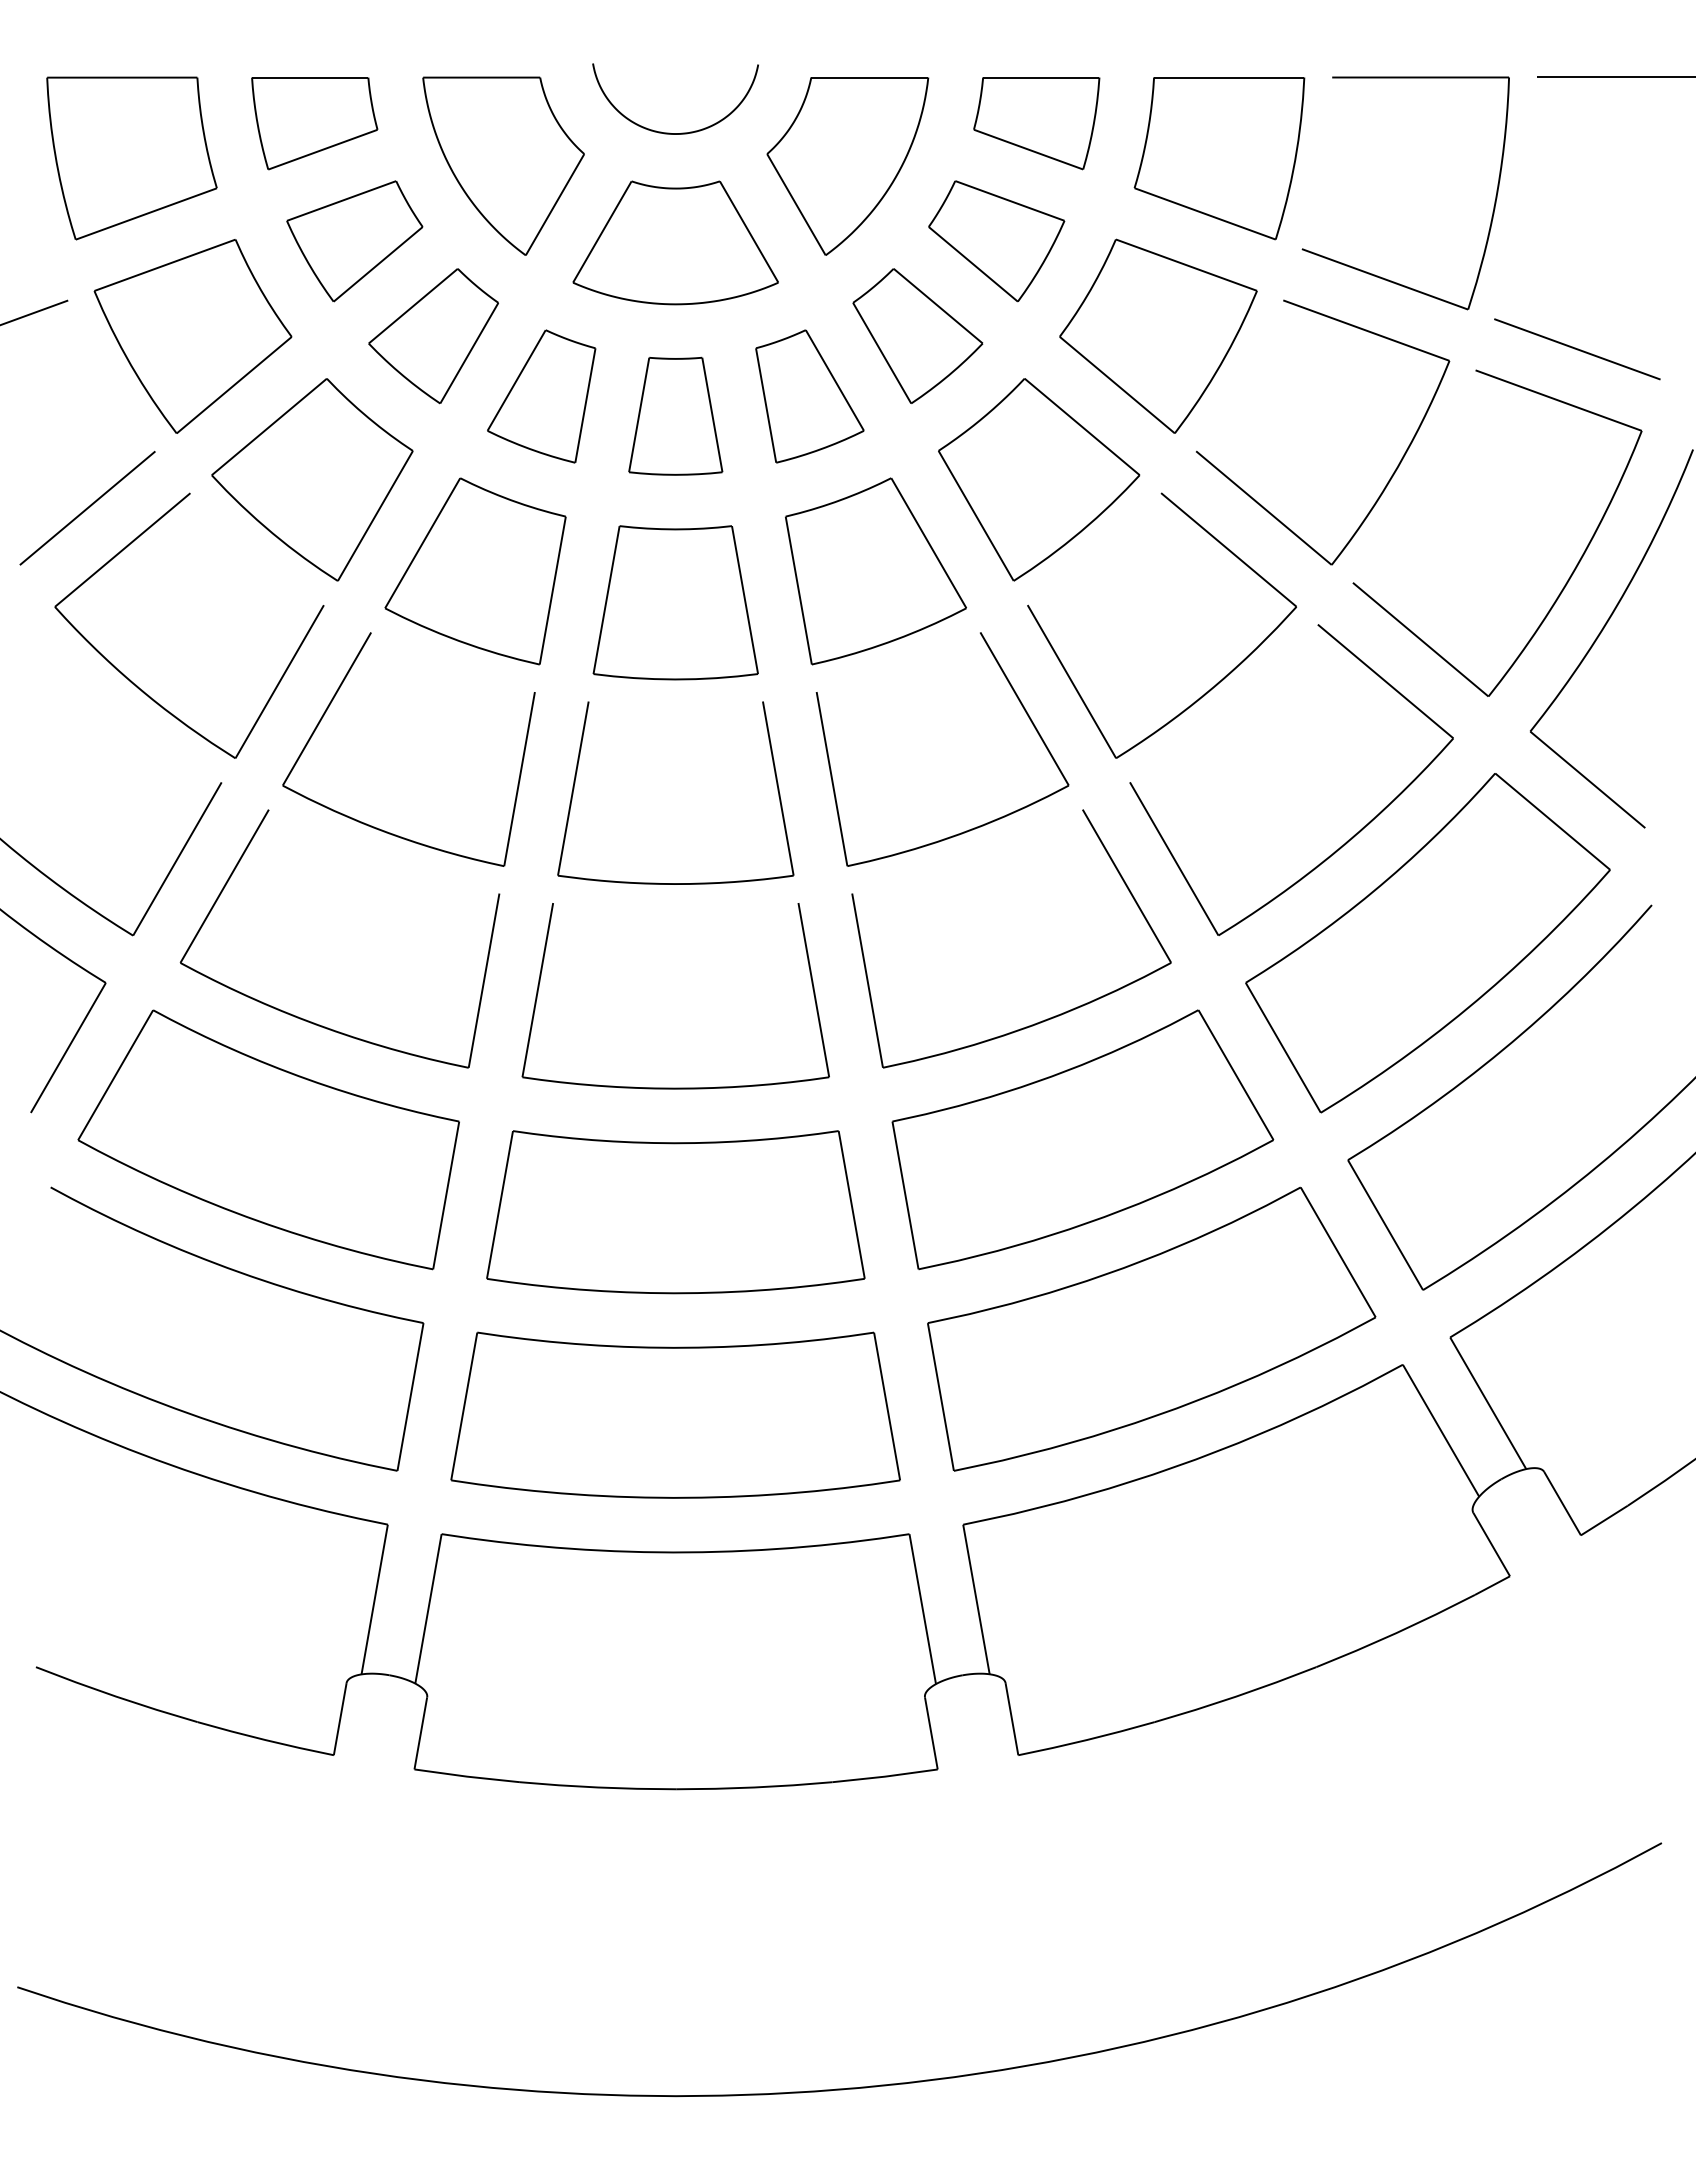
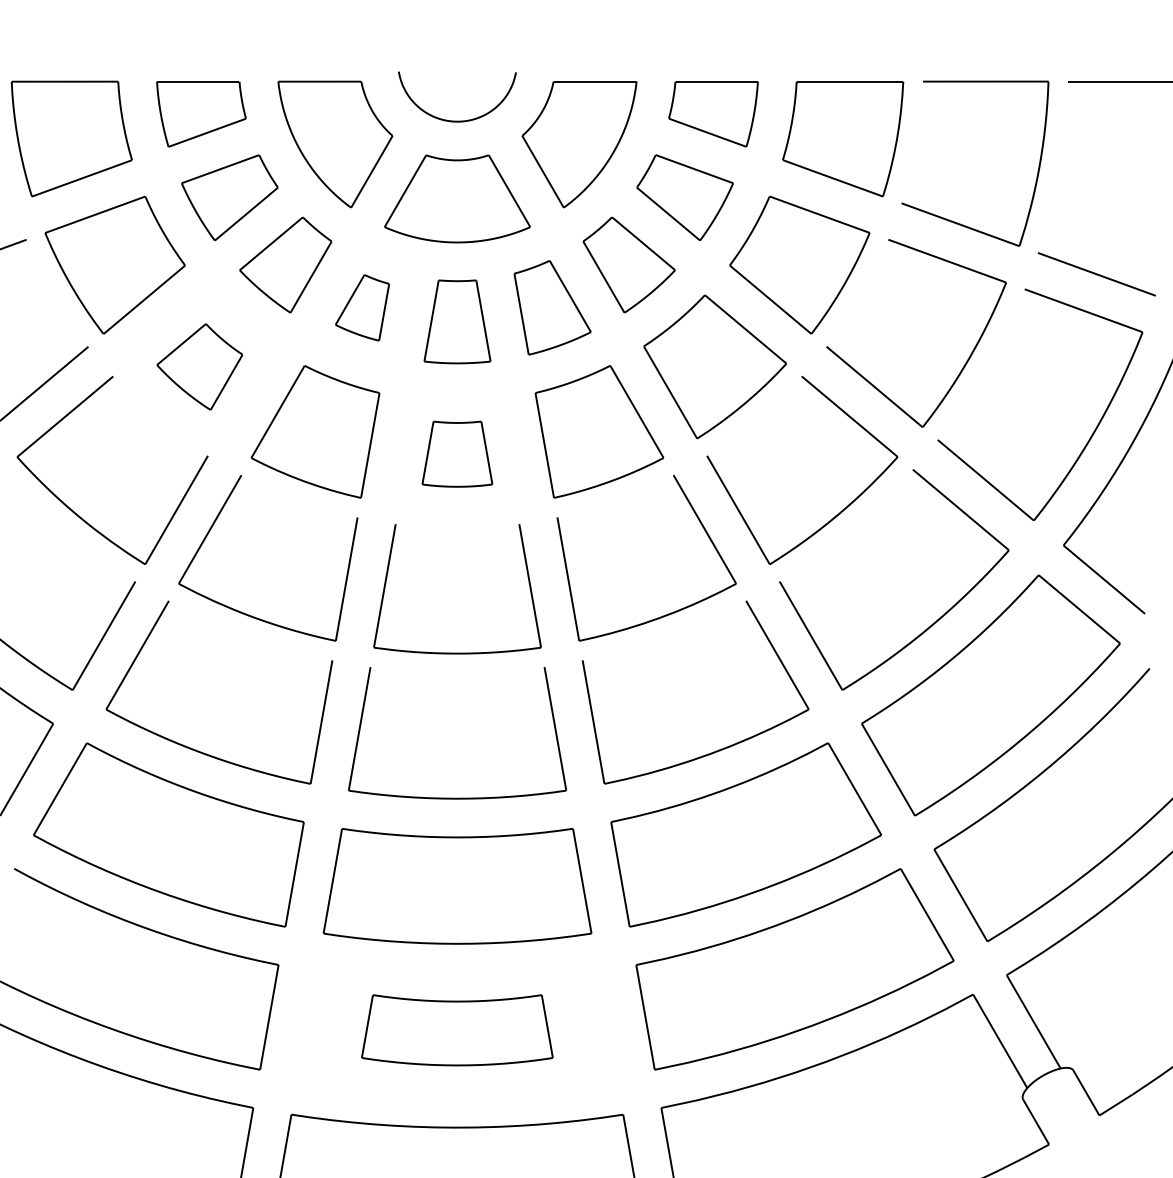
part: (541, 396) -> (362, 307), size x0.7
part: (312, 479) -> (199, 366), size x0.6
part: (675, 602) -> (457, 453), size x0.6
part: (675, 1414) -> (457, 1029), size x0.6

